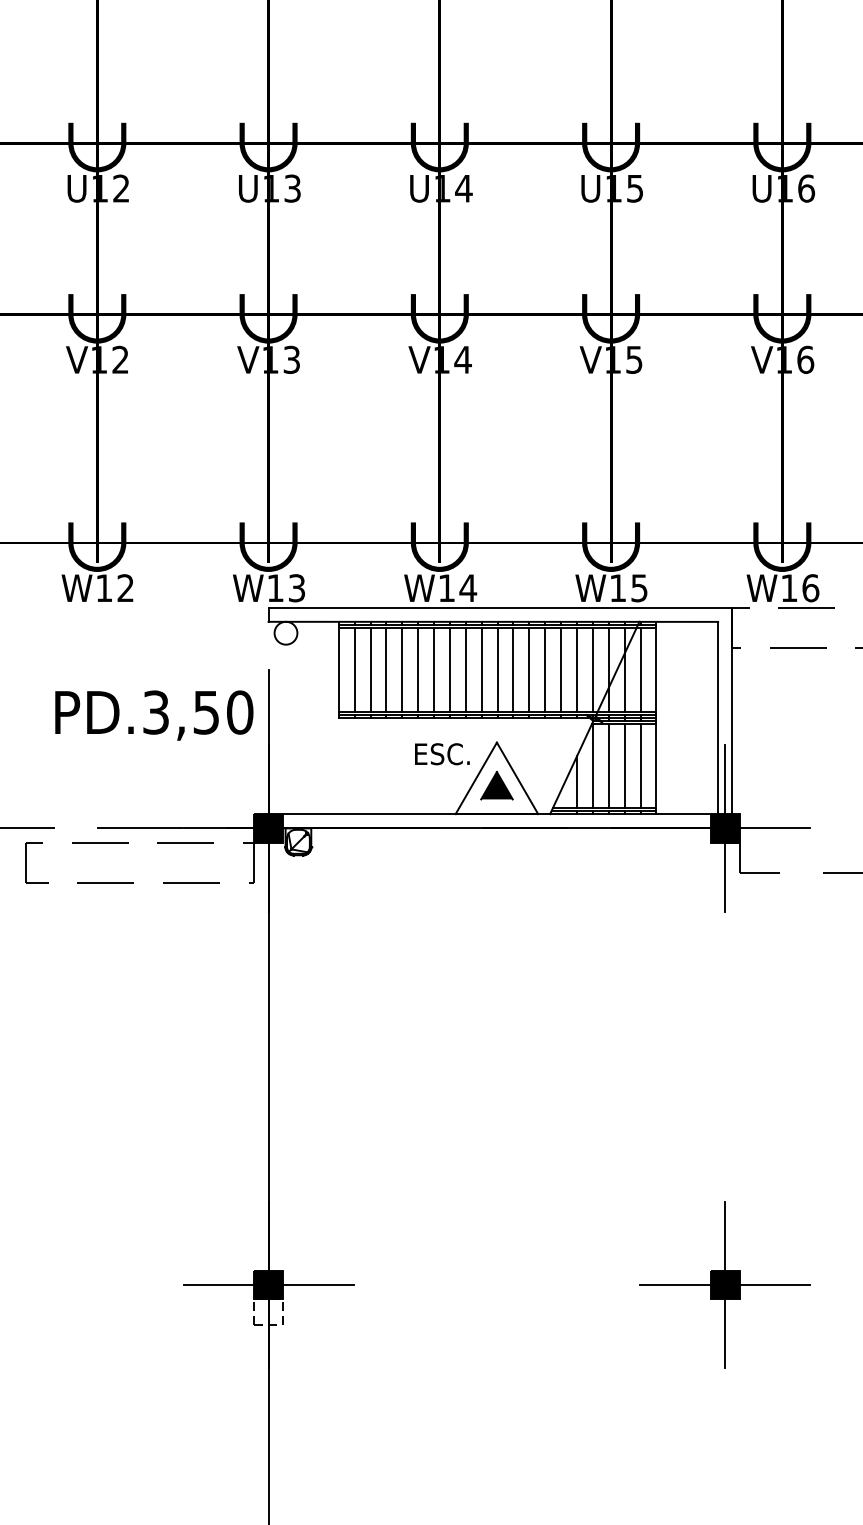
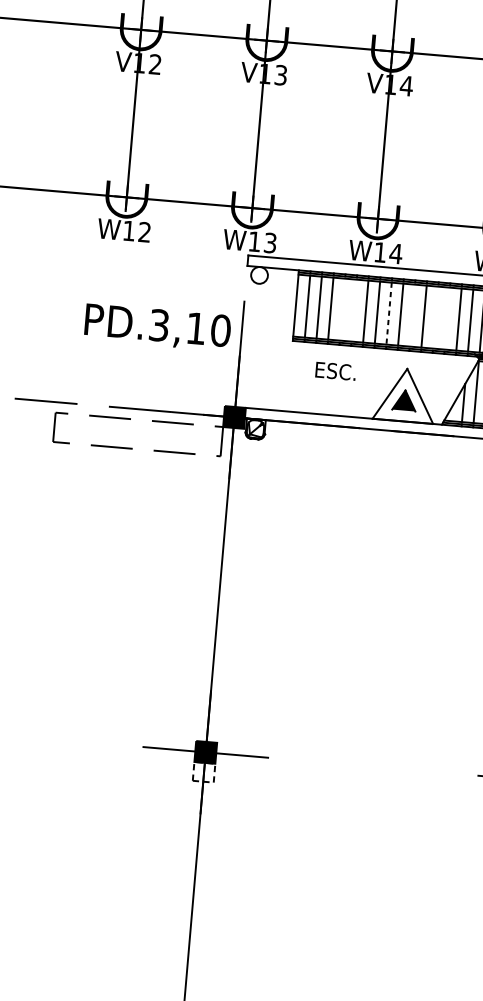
line: (402, 669) -> (342, 309), removed
line: (418, 669) -> (354, 310), removed
line: (497, 669) -> (412, 315), removed
line: (529, 669) -> (435, 317), removed
line: (545, 669) -> (447, 318), removed
line: (465, 670) -> (388, 314), solid -> dashed
text: (205, 712) -> (195, 328), PD.3,50 -> PD.3,10
text: (442, 754) -> (335, 371), moved

